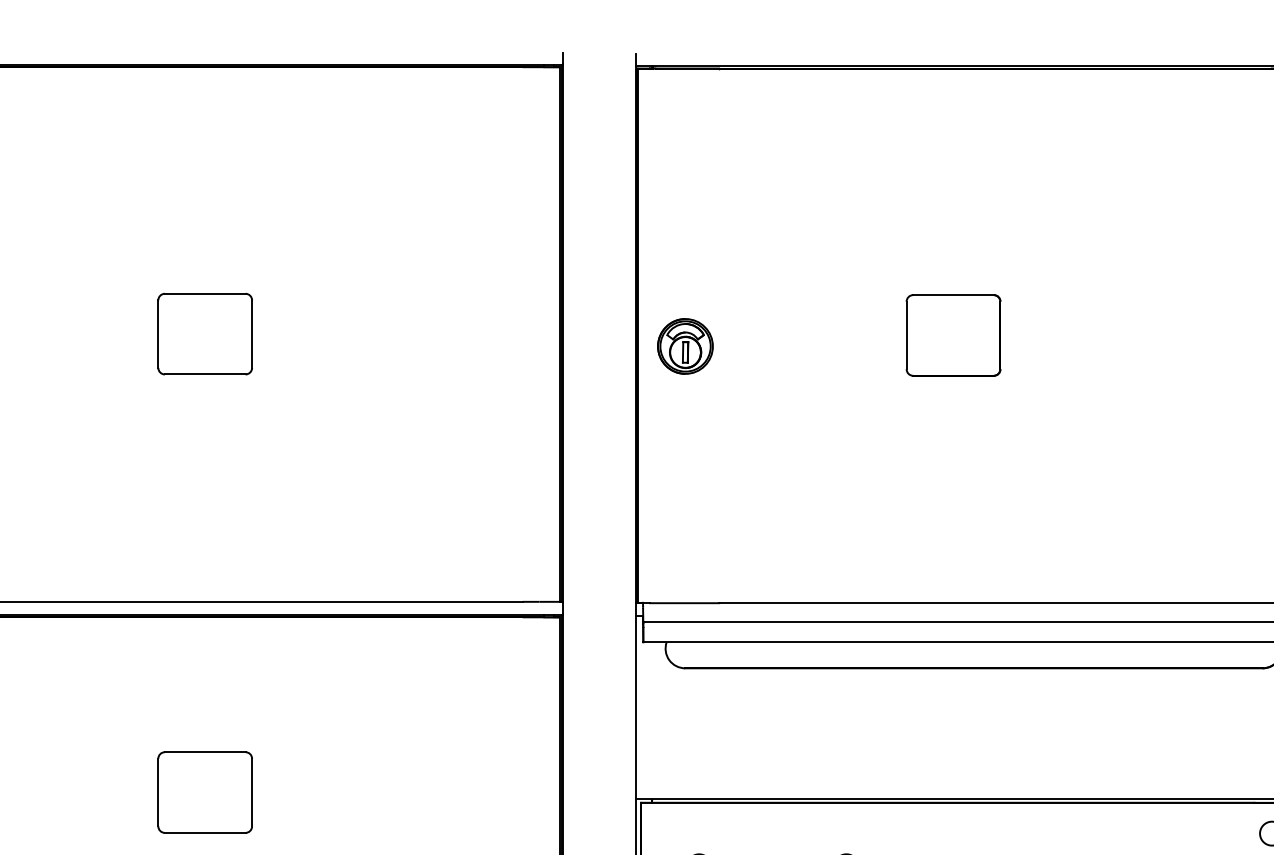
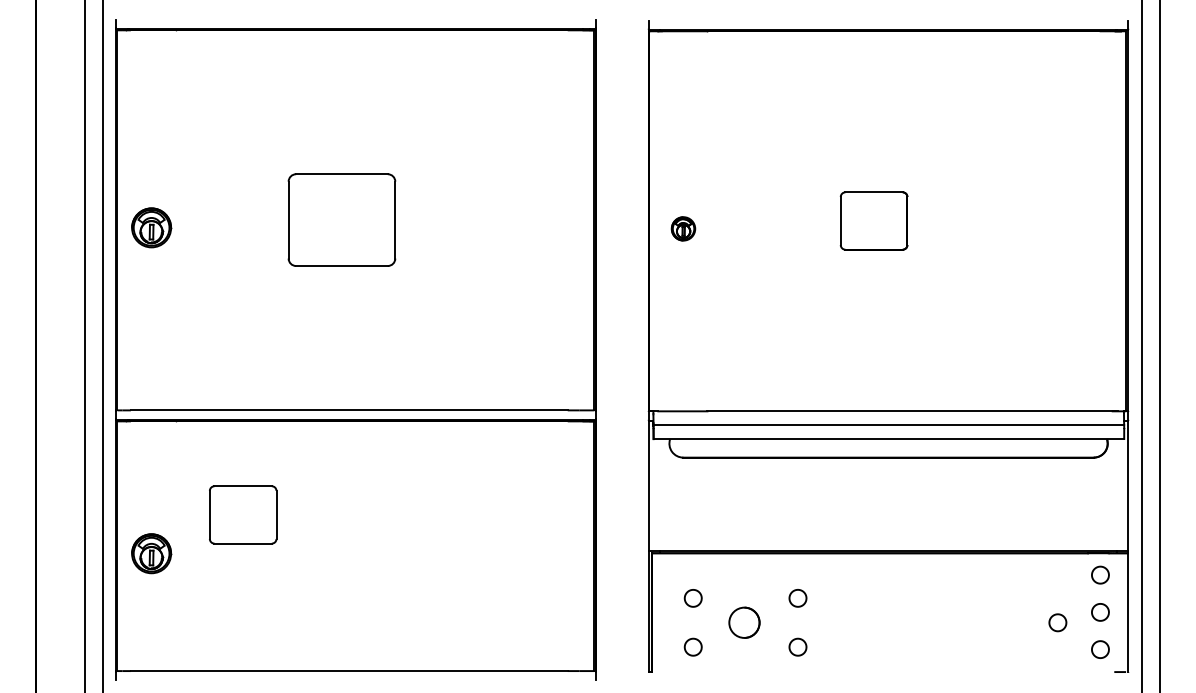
part: (205, 333) -> (342, 219), size x1.6
part: (685, 345) -> (683, 228), size x0.6
part: (205, 791) -> (243, 514), moved

